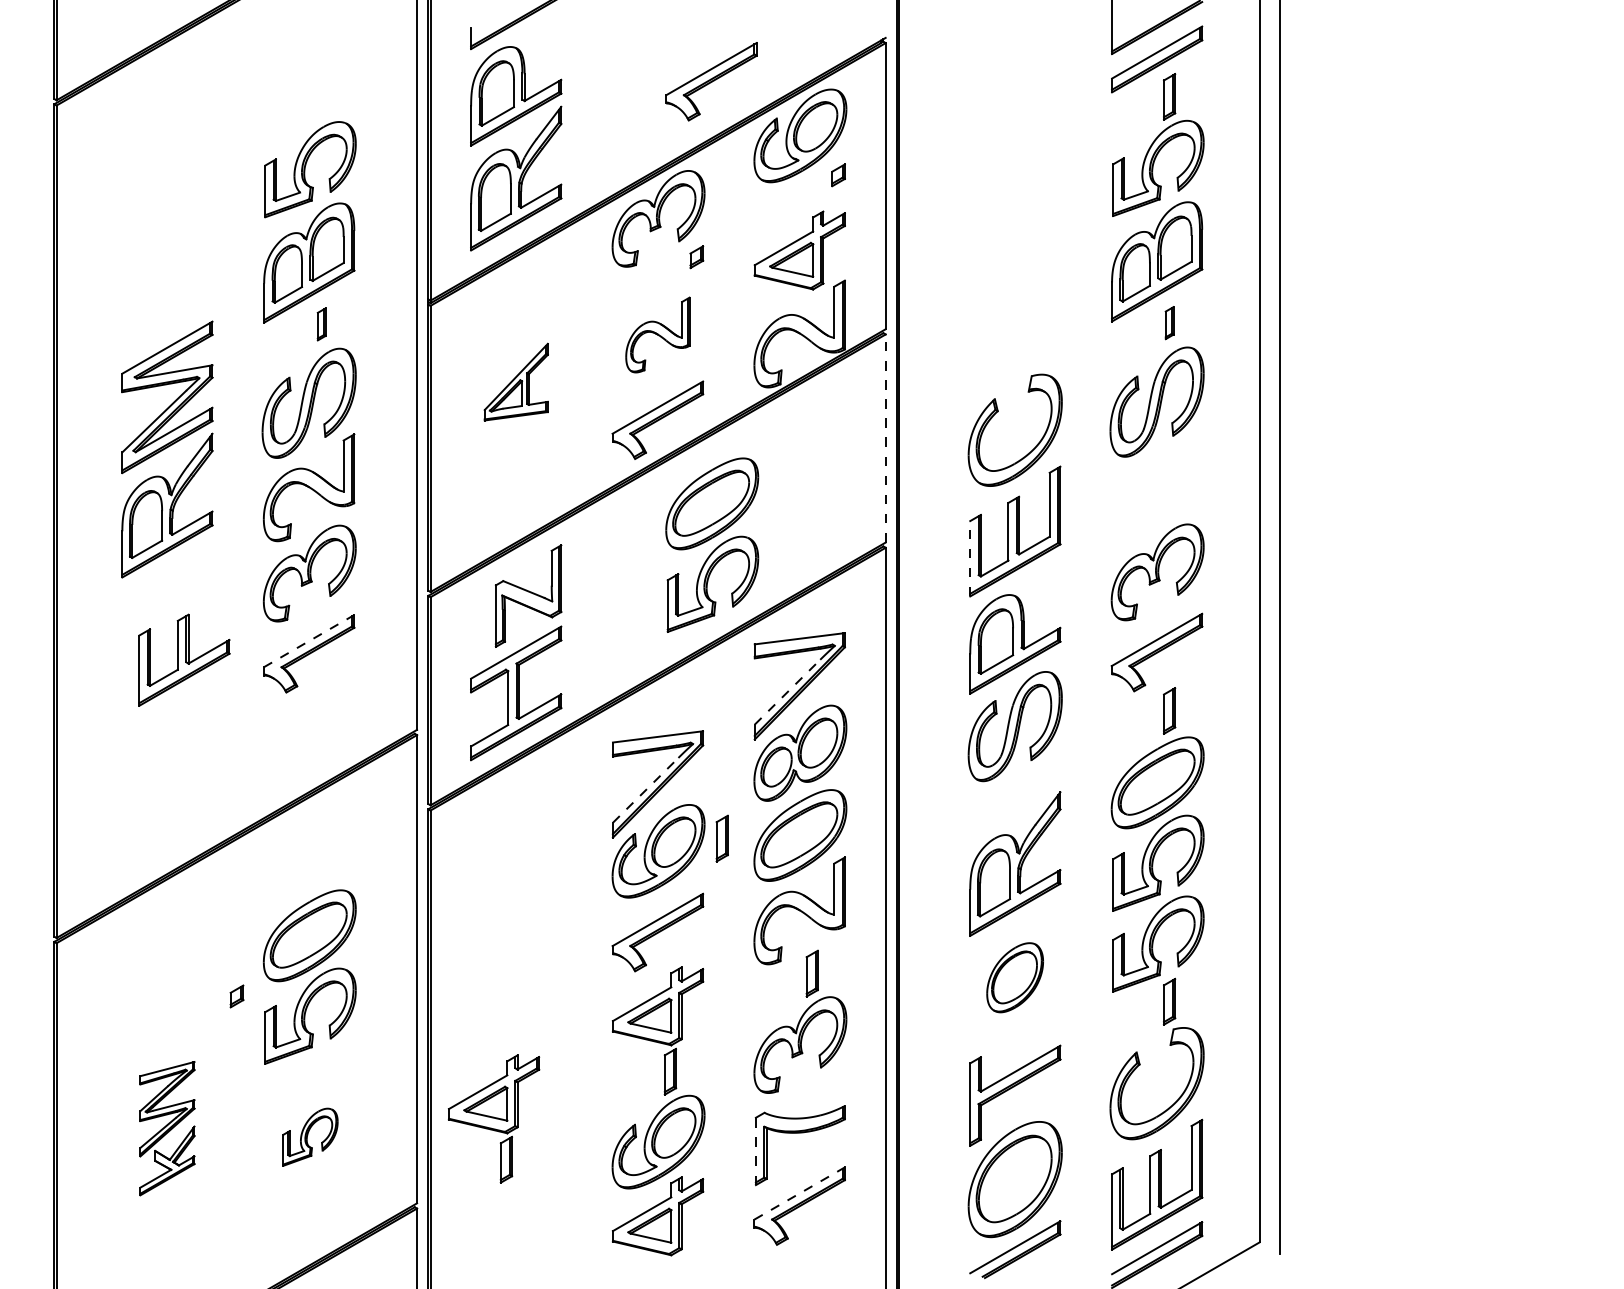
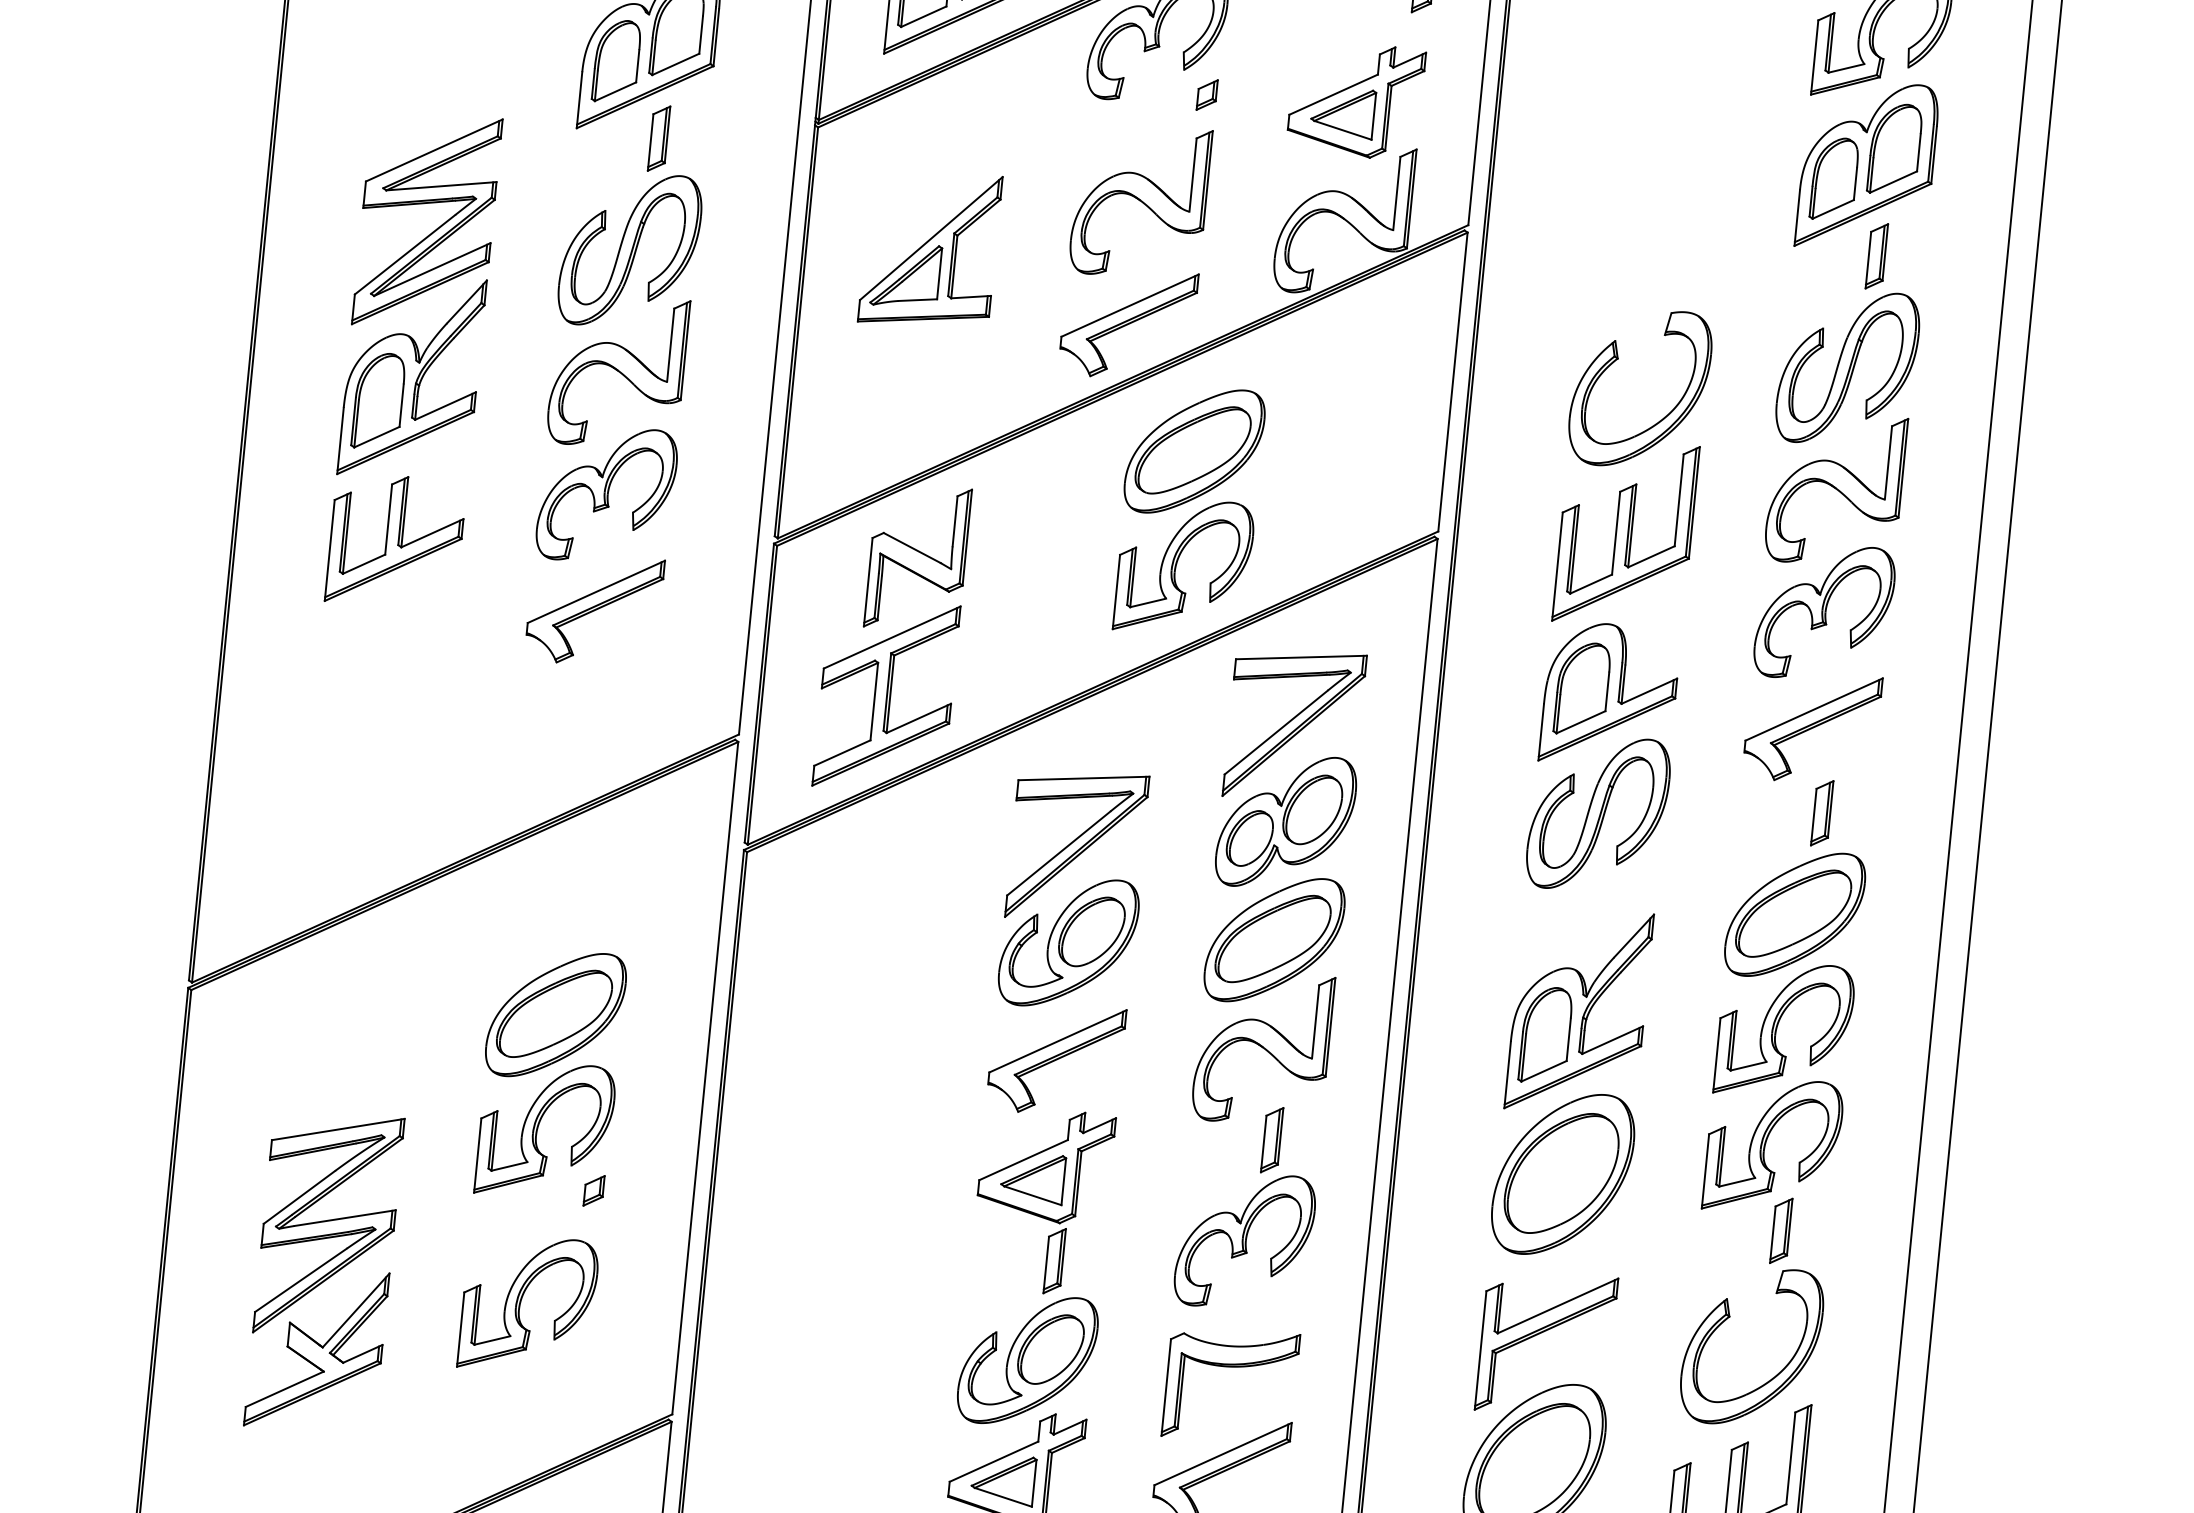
part: (1169, 322) -> (1876, 255), size x1.43
part: (321, 324) -> (658, 138), size x1.43
part: (657, 334) -> (1139, 200), size x1.43
part: (516, 381) -> (930, 248), size x1.43
line: (885, 438) -> (1452, 382), dashed -> solid
part: (1156, 486) -> (1835, 489), added
line: (970, 558) -> (1557, 566), dashed -> solid
line: (309, 640) -> (597, 590), dashed -> solid
part: (184, 659) -> (396, 540), moved
line: (787, 691) -> (1276, 731), dashed -> solid
line: (646, 790) -> (1059, 853), dashed -> solid
part: (721, 838) -> (1160, 933), removed
part: (1014, 977) -> (1562, 1174), size x1.67
part: (236, 996) -> (593, 1190), moved
part: (494, 1118) -> (795, 1303), removed
part: (167, 1128) -> (324, 1271), size x1.67
part: (310, 1136) -> (528, 1303), size x1.67
line: (755, 1151) -> (1165, 1387), dashed -> solid
line: (800, 1193) -> (1224, 1454), dashed -> solid

